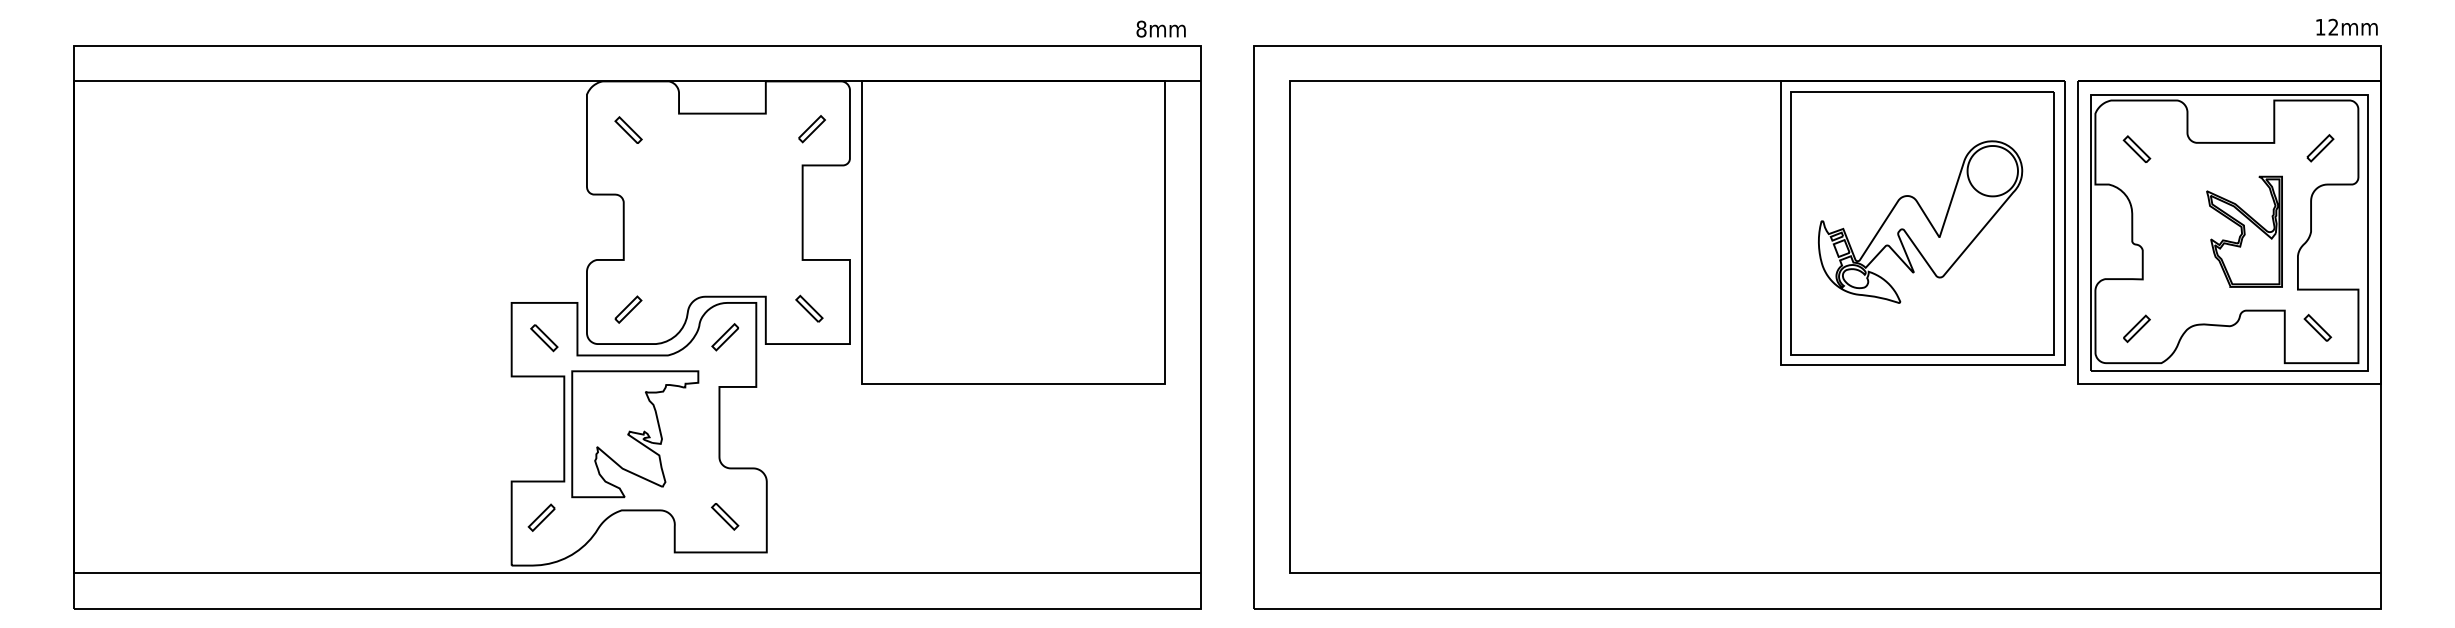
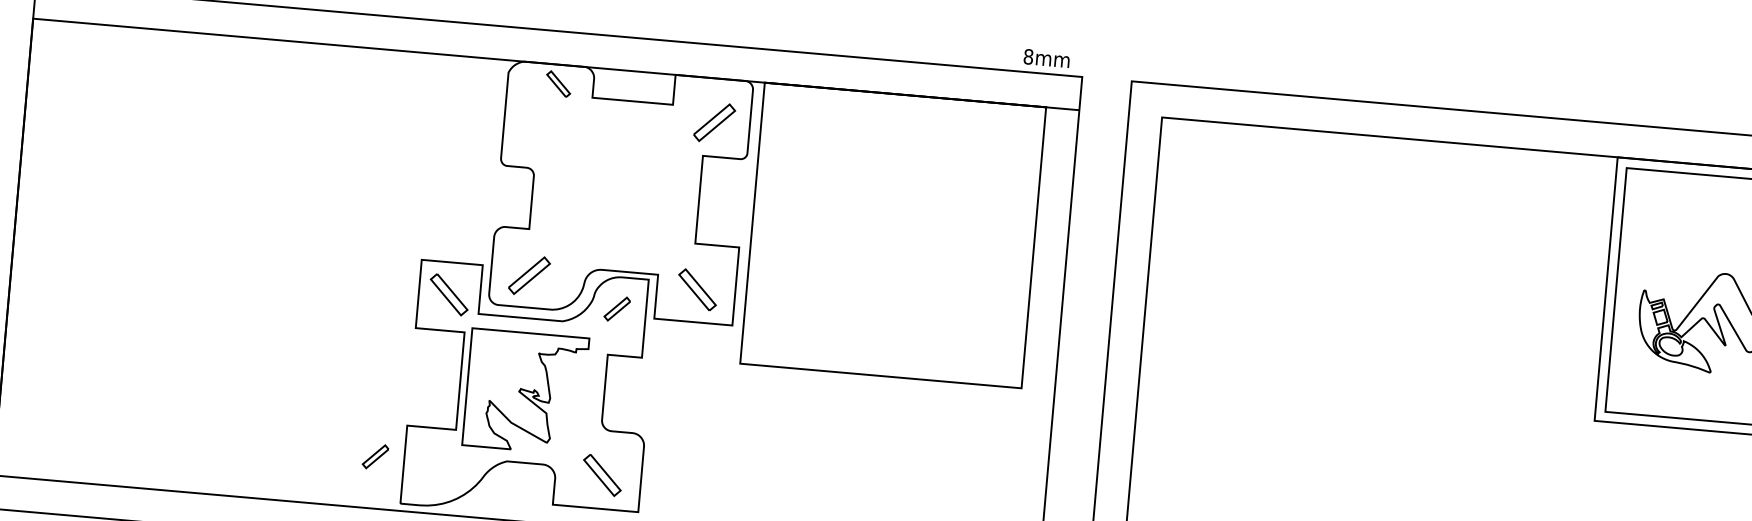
part: (628, 129) -> (558, 83), moved
part: (811, 129) -> (714, 123), size x1.6
part: (809, 308) -> (697, 289), size x1.6
part: (628, 309) -> (529, 275), size x1.6
part: (544, 338) -> (449, 295), size x1.6
part: (725, 516) -> (602, 475), size x1.6
part: (541, 517) -> (375, 456), moved

